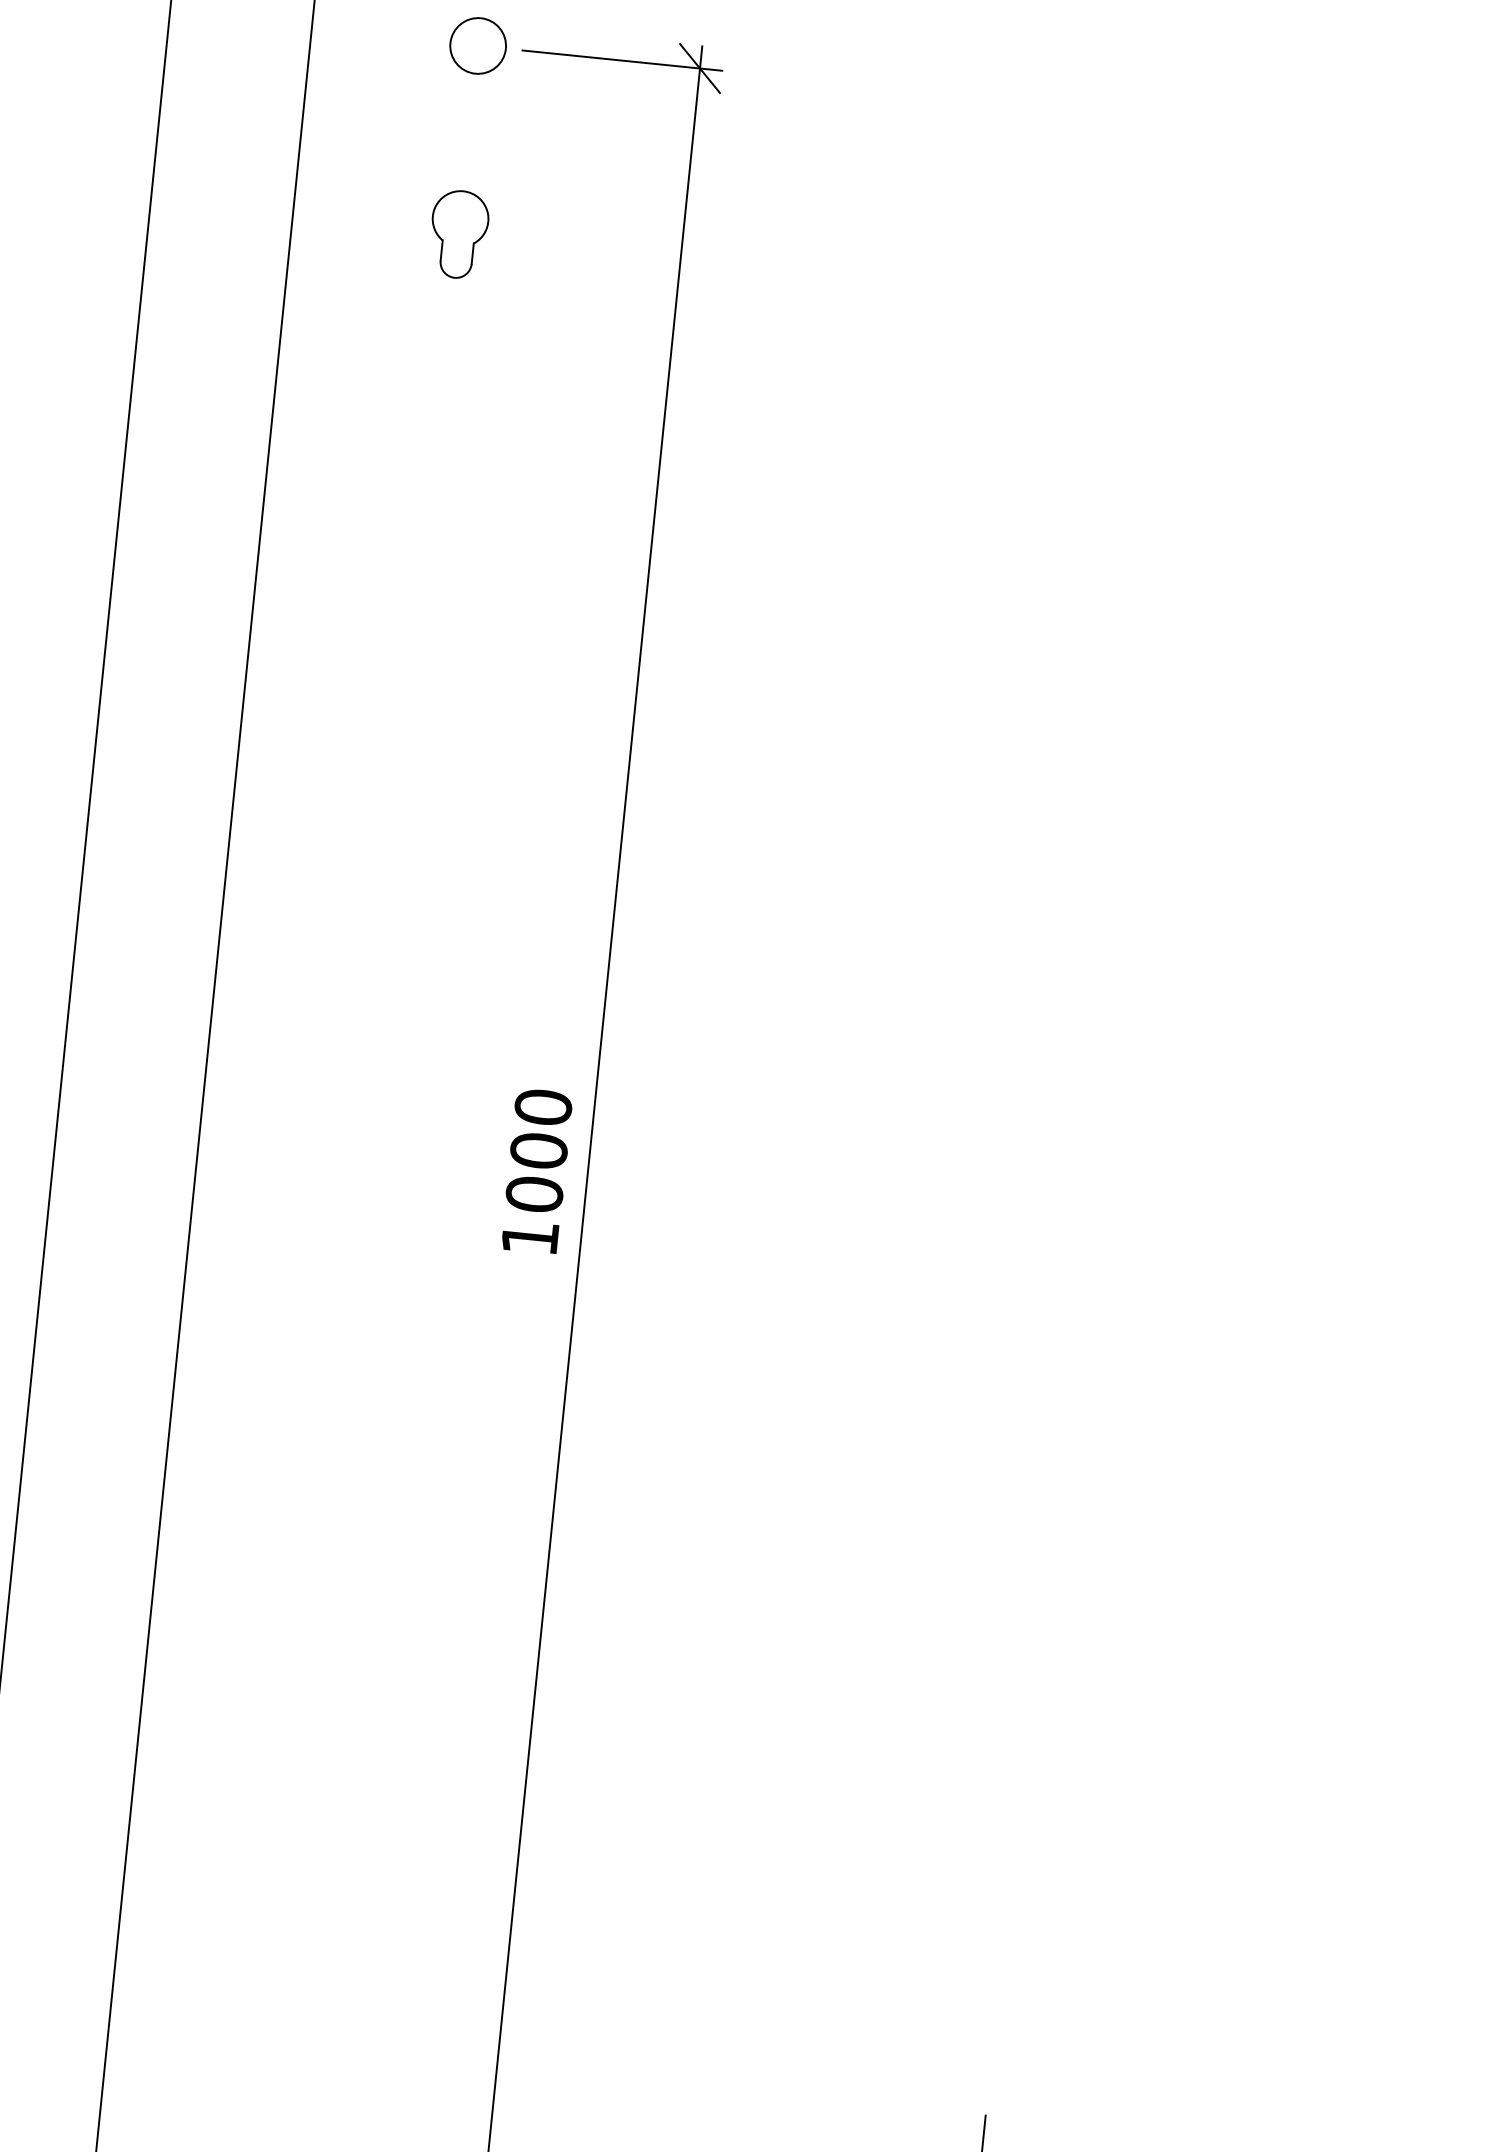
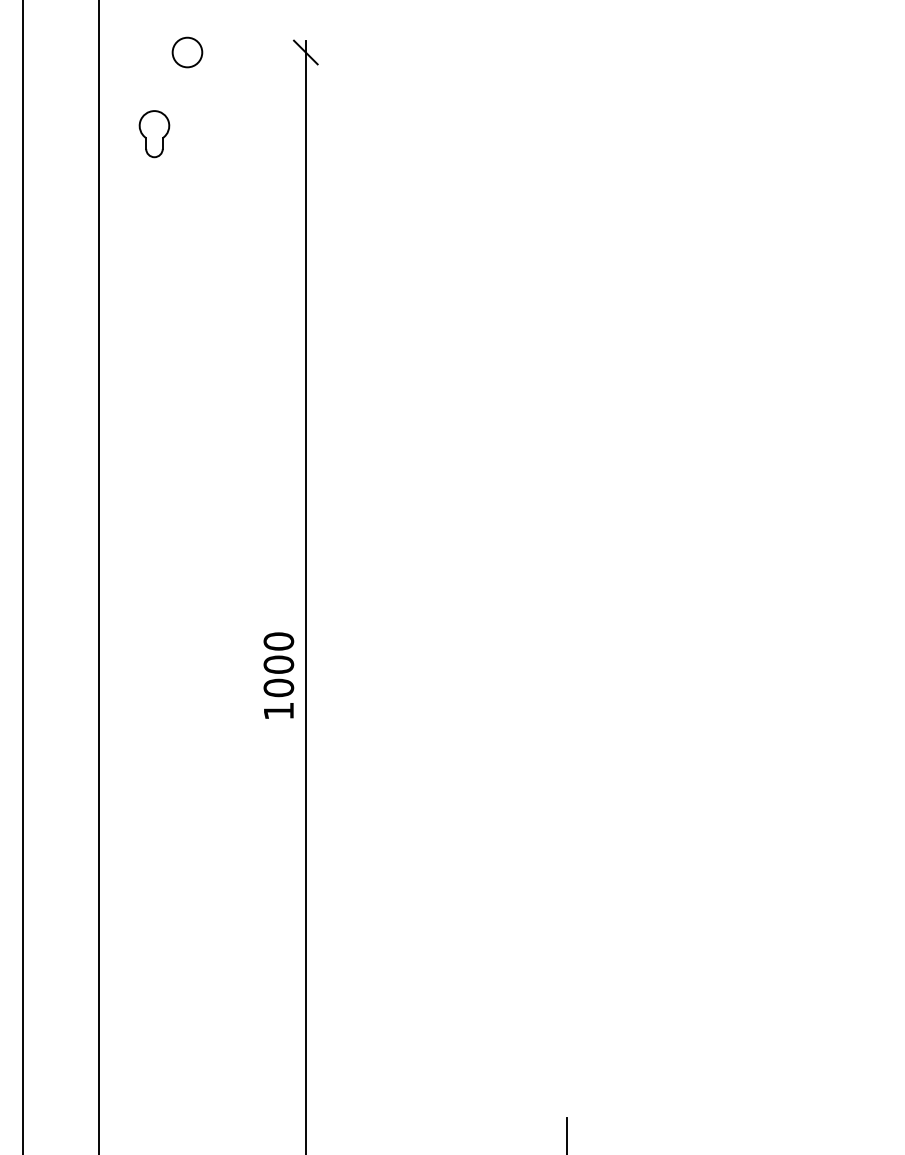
line: (622, 60) -> (264, 52), removed
part: (458, 235) -> (154, 134), moved
text: (536, 1170) -> (278, 675), moved

